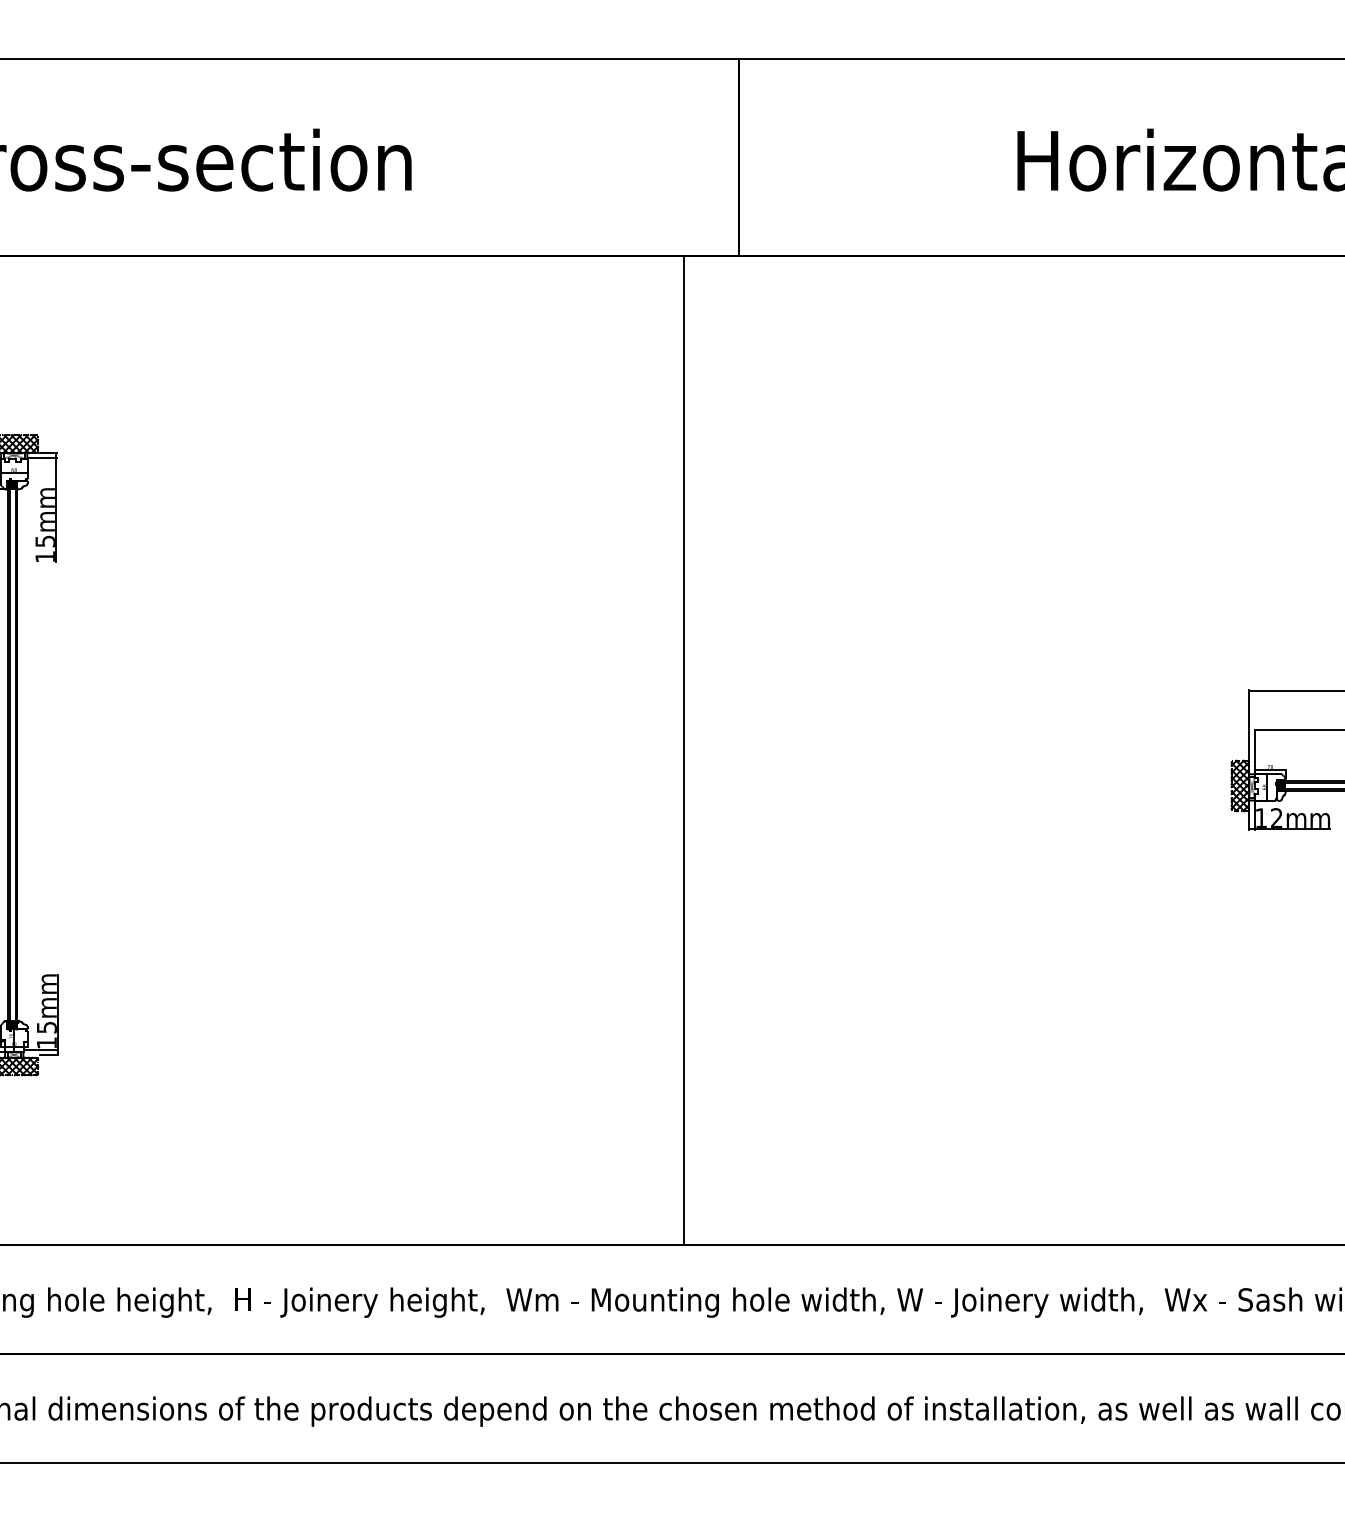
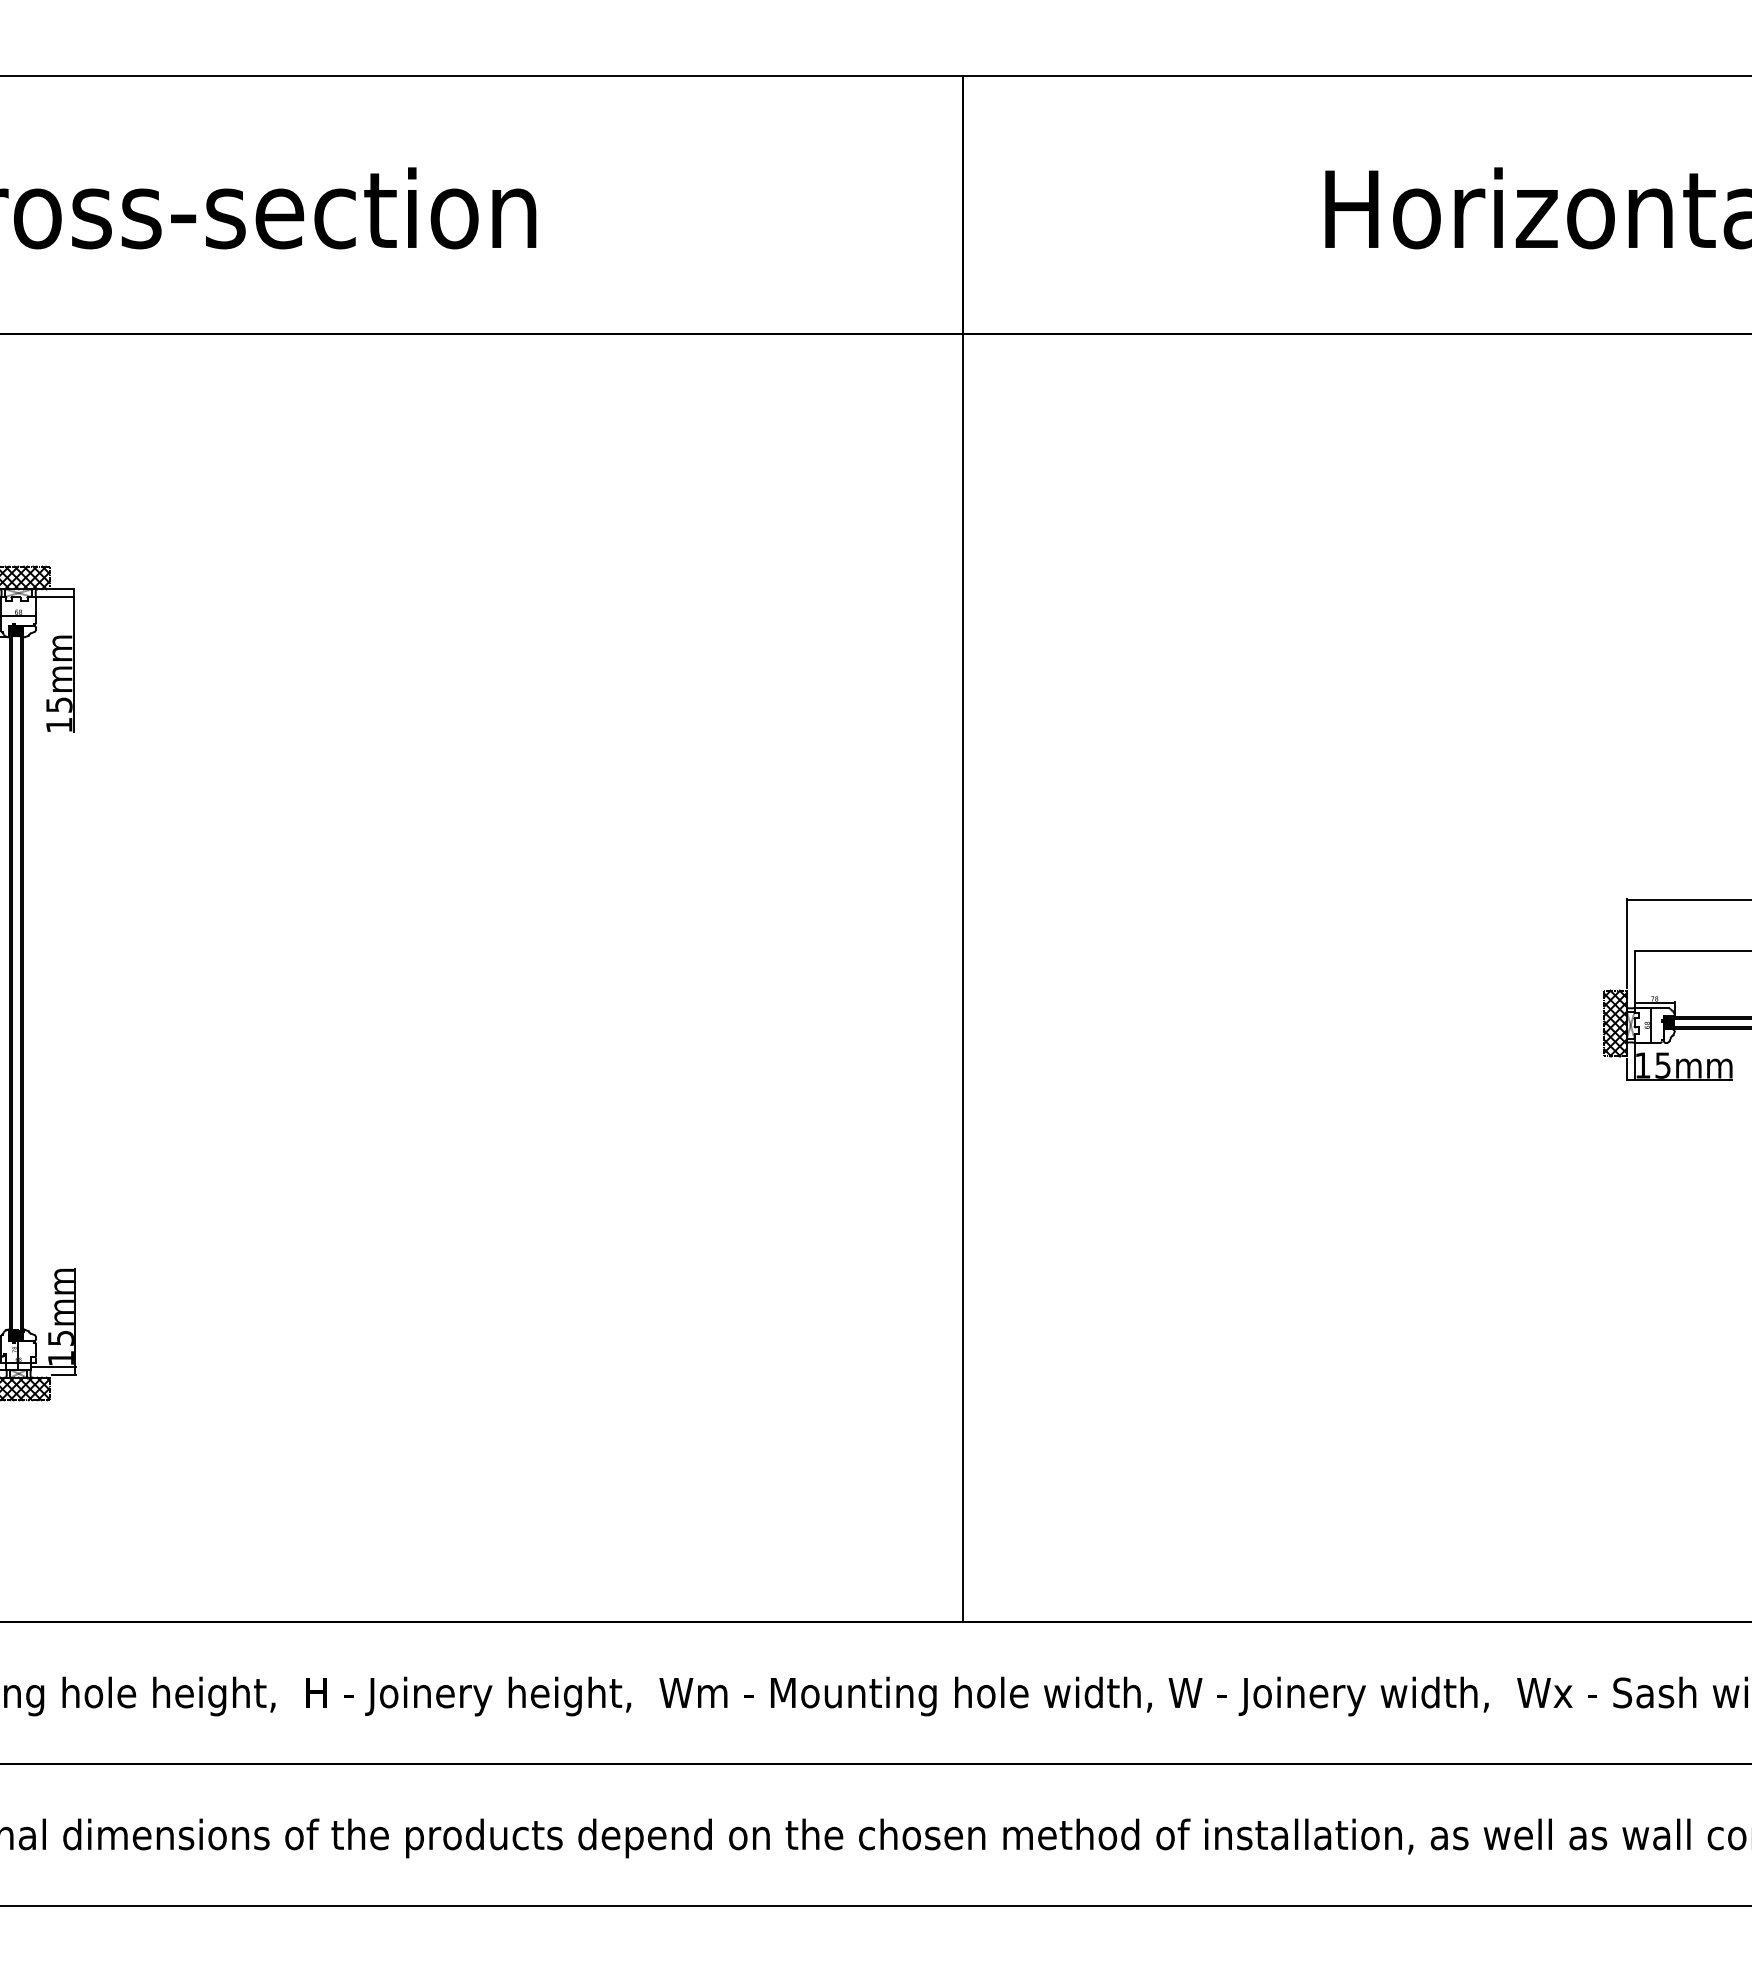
line: (684, 750) -> (963, 977), moved
text: (1276, 817) -> (1662, 1064), 12mm -> 15mm

